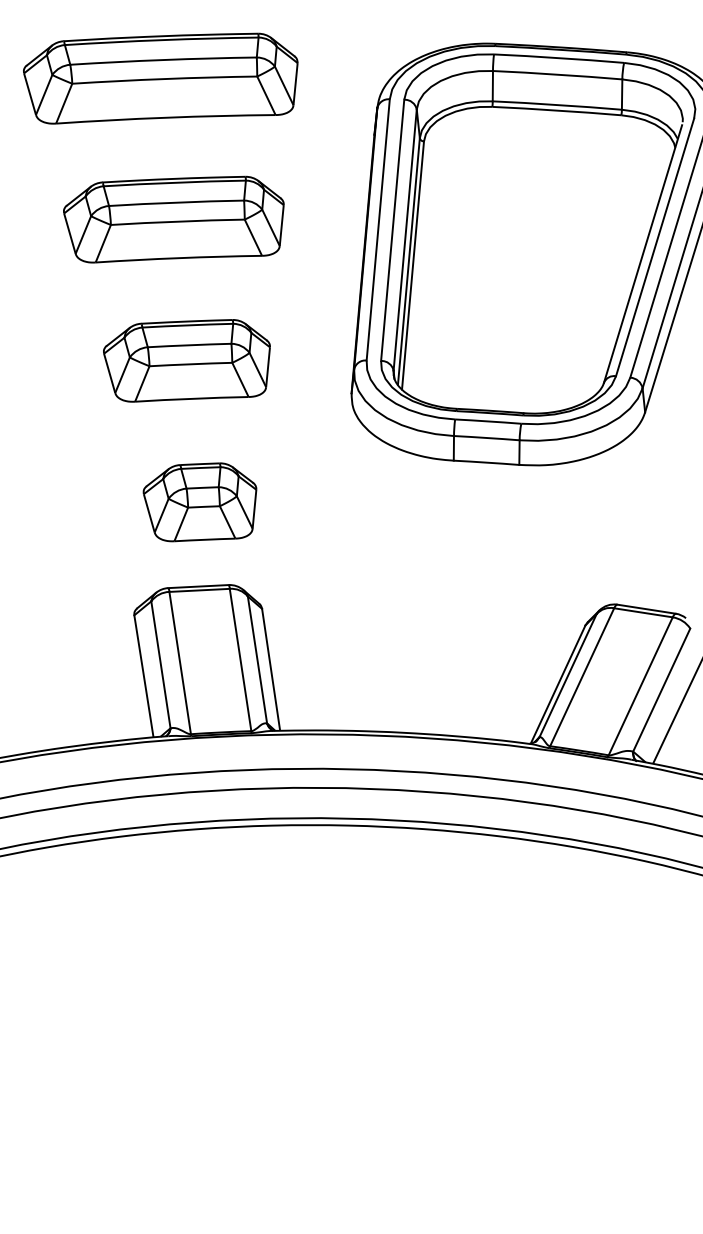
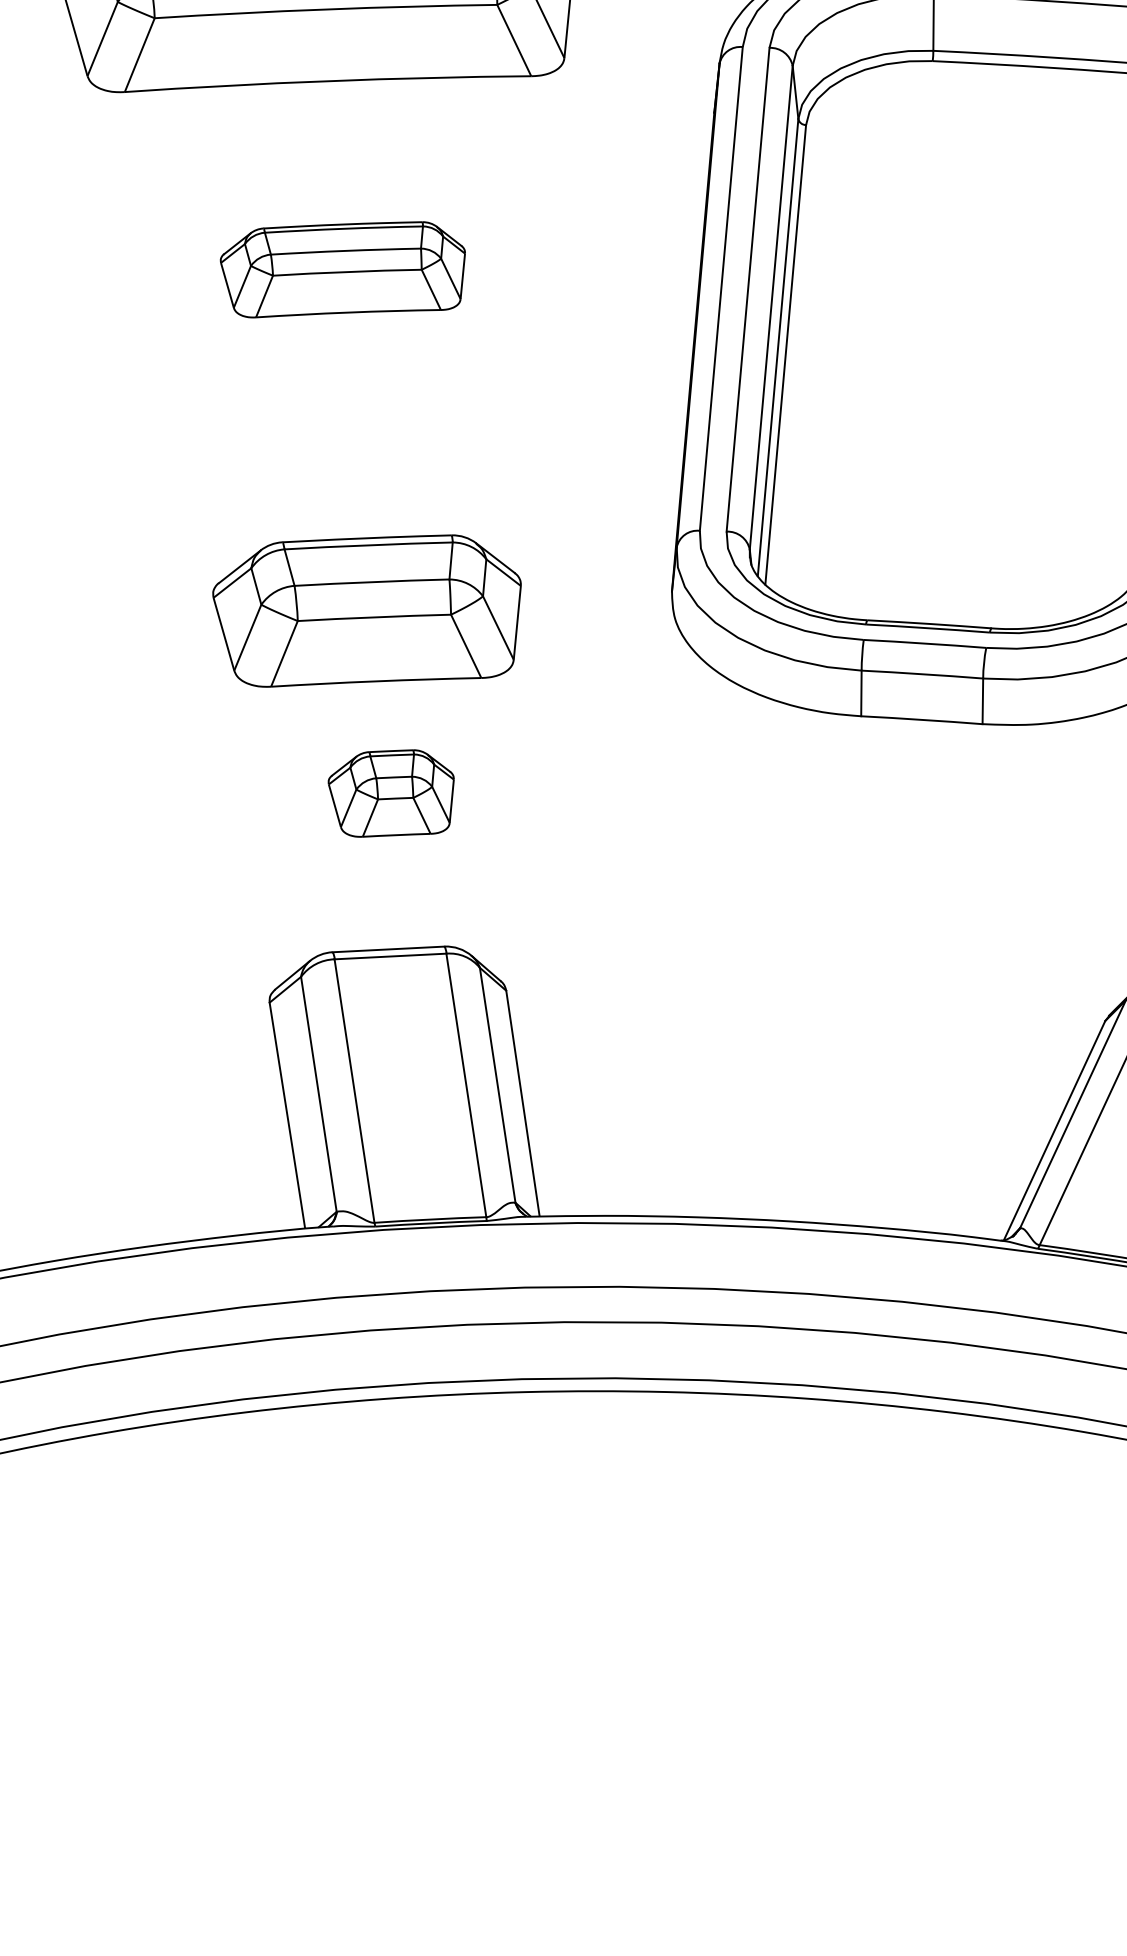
part: (173, 219) -> (342, 269), size x0.6
part: (186, 360) -> (366, 610), moved
part: (199, 502) -> (390, 793), size x0.6

